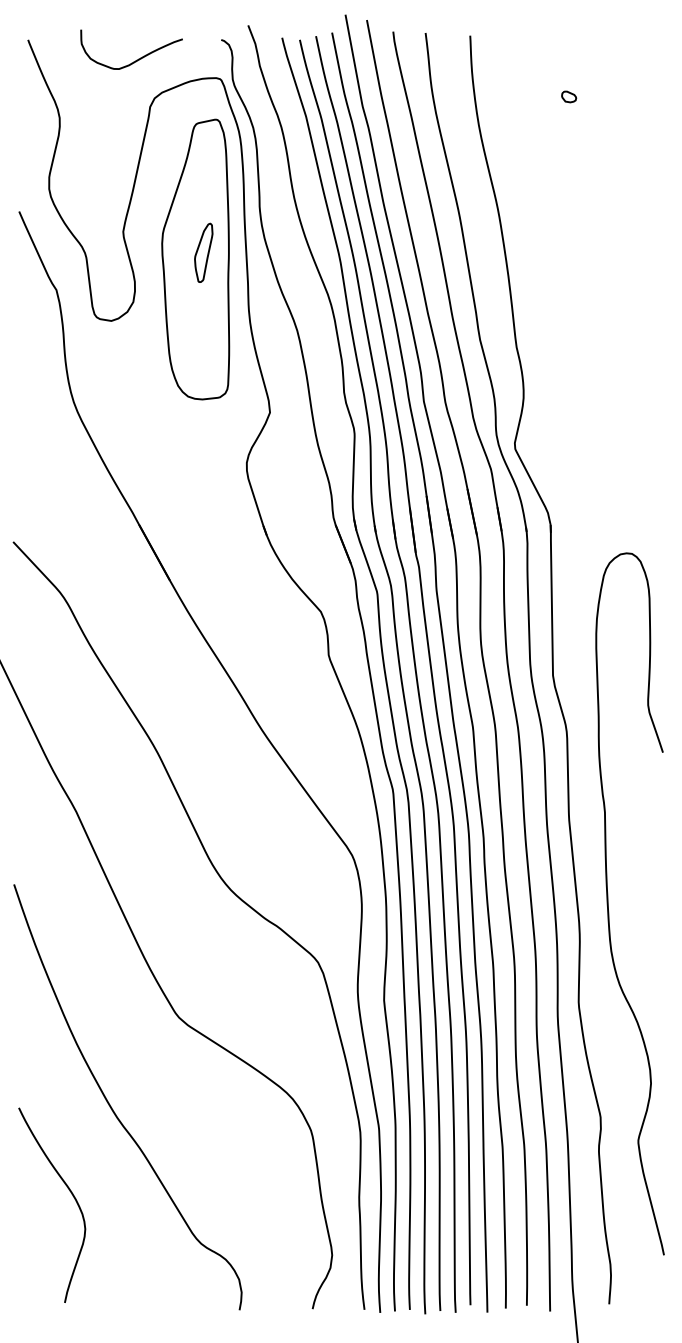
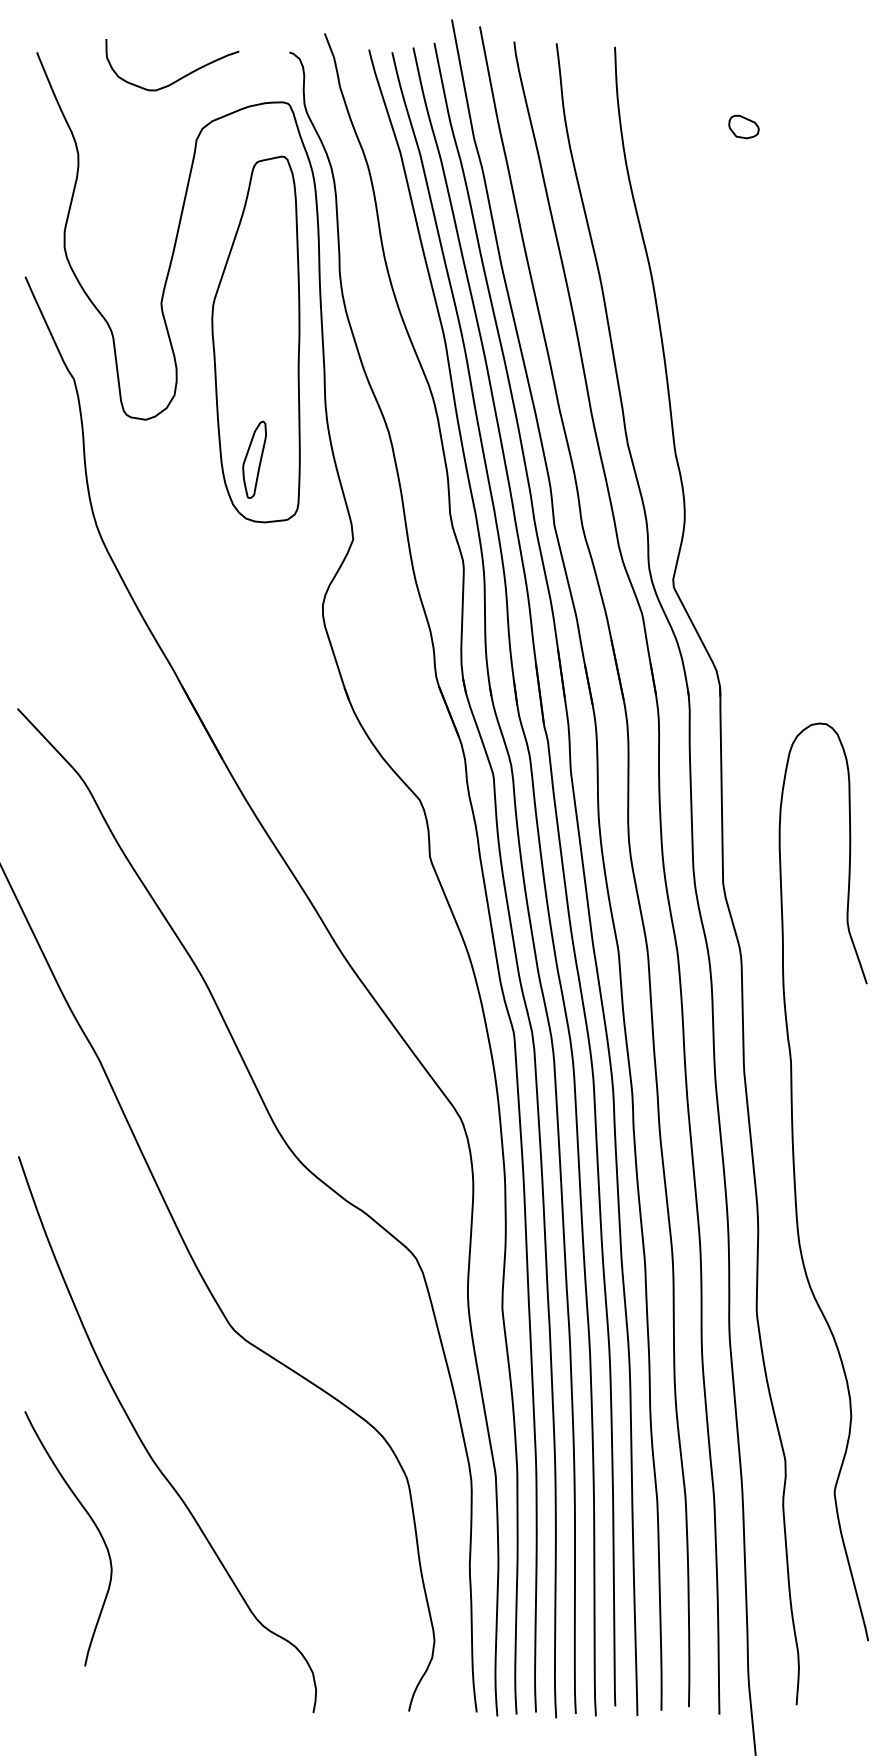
part: (569, 96) -> (744, 126), size x1.6
part: (203, 252) -> (254, 459), moved
curve: (70, 1192) -> (92, 1522), moved

